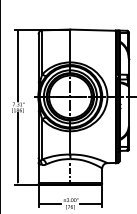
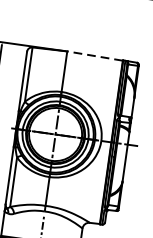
line: (92, 30) -> (94, 56), solid -> dashed

